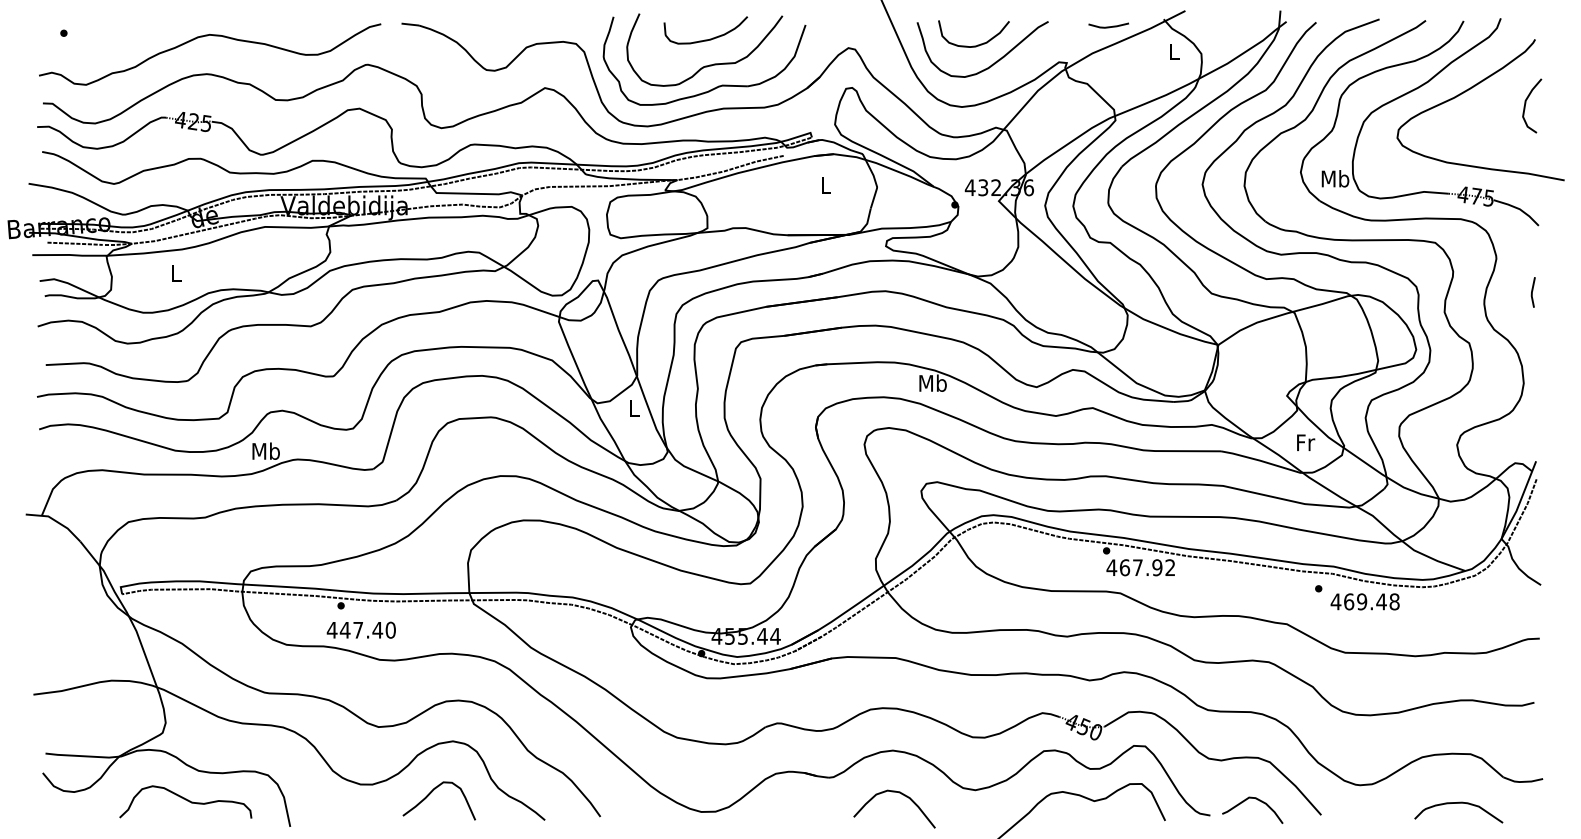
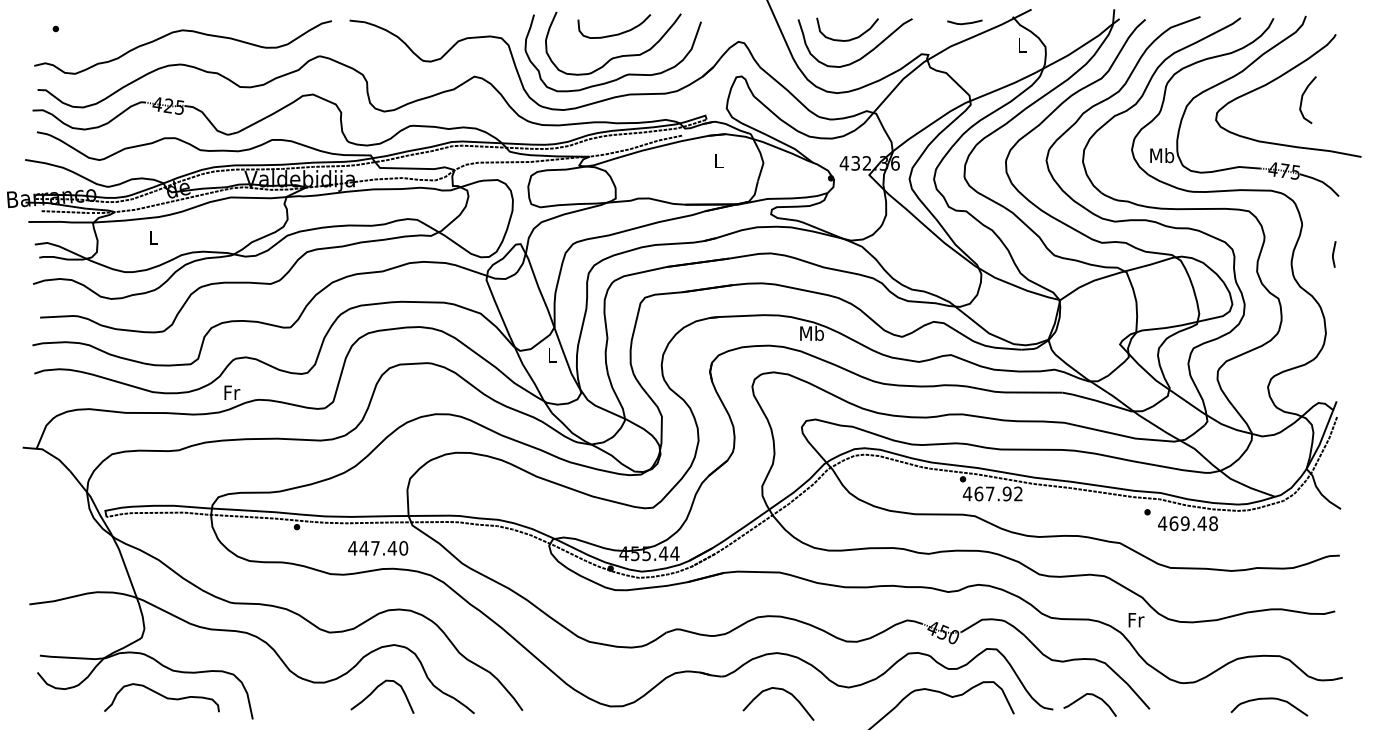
curve: (1526, 103) -> (1303, 97), moved
text: (1306, 442) -> (1136, 619), moved
text: (265, 450) -> (231, 391), Mb -> Fr
text: (360, 629) -> (377, 547), moved

